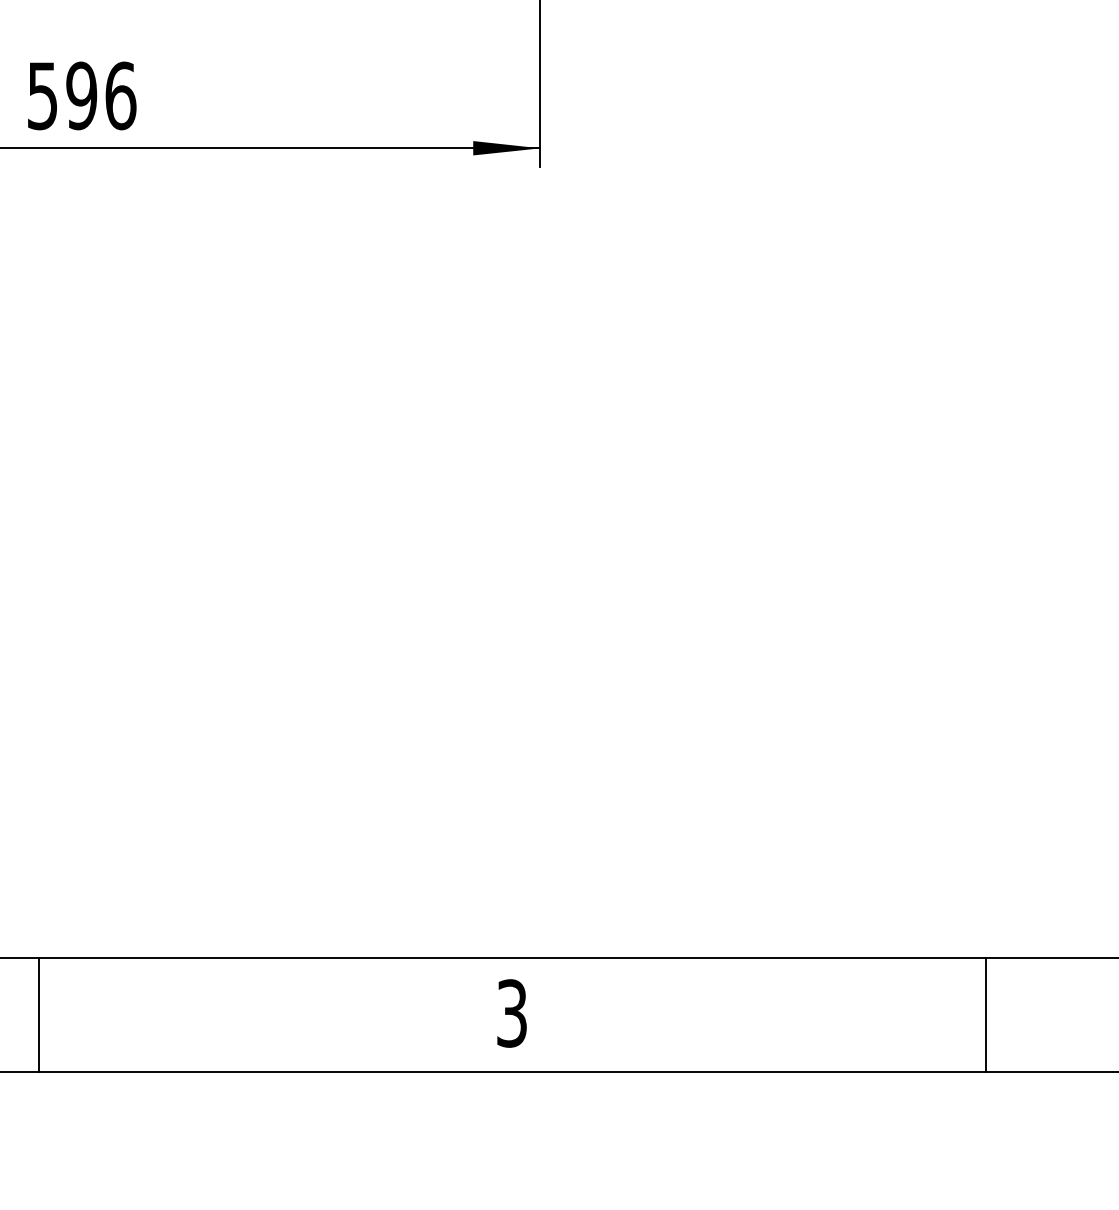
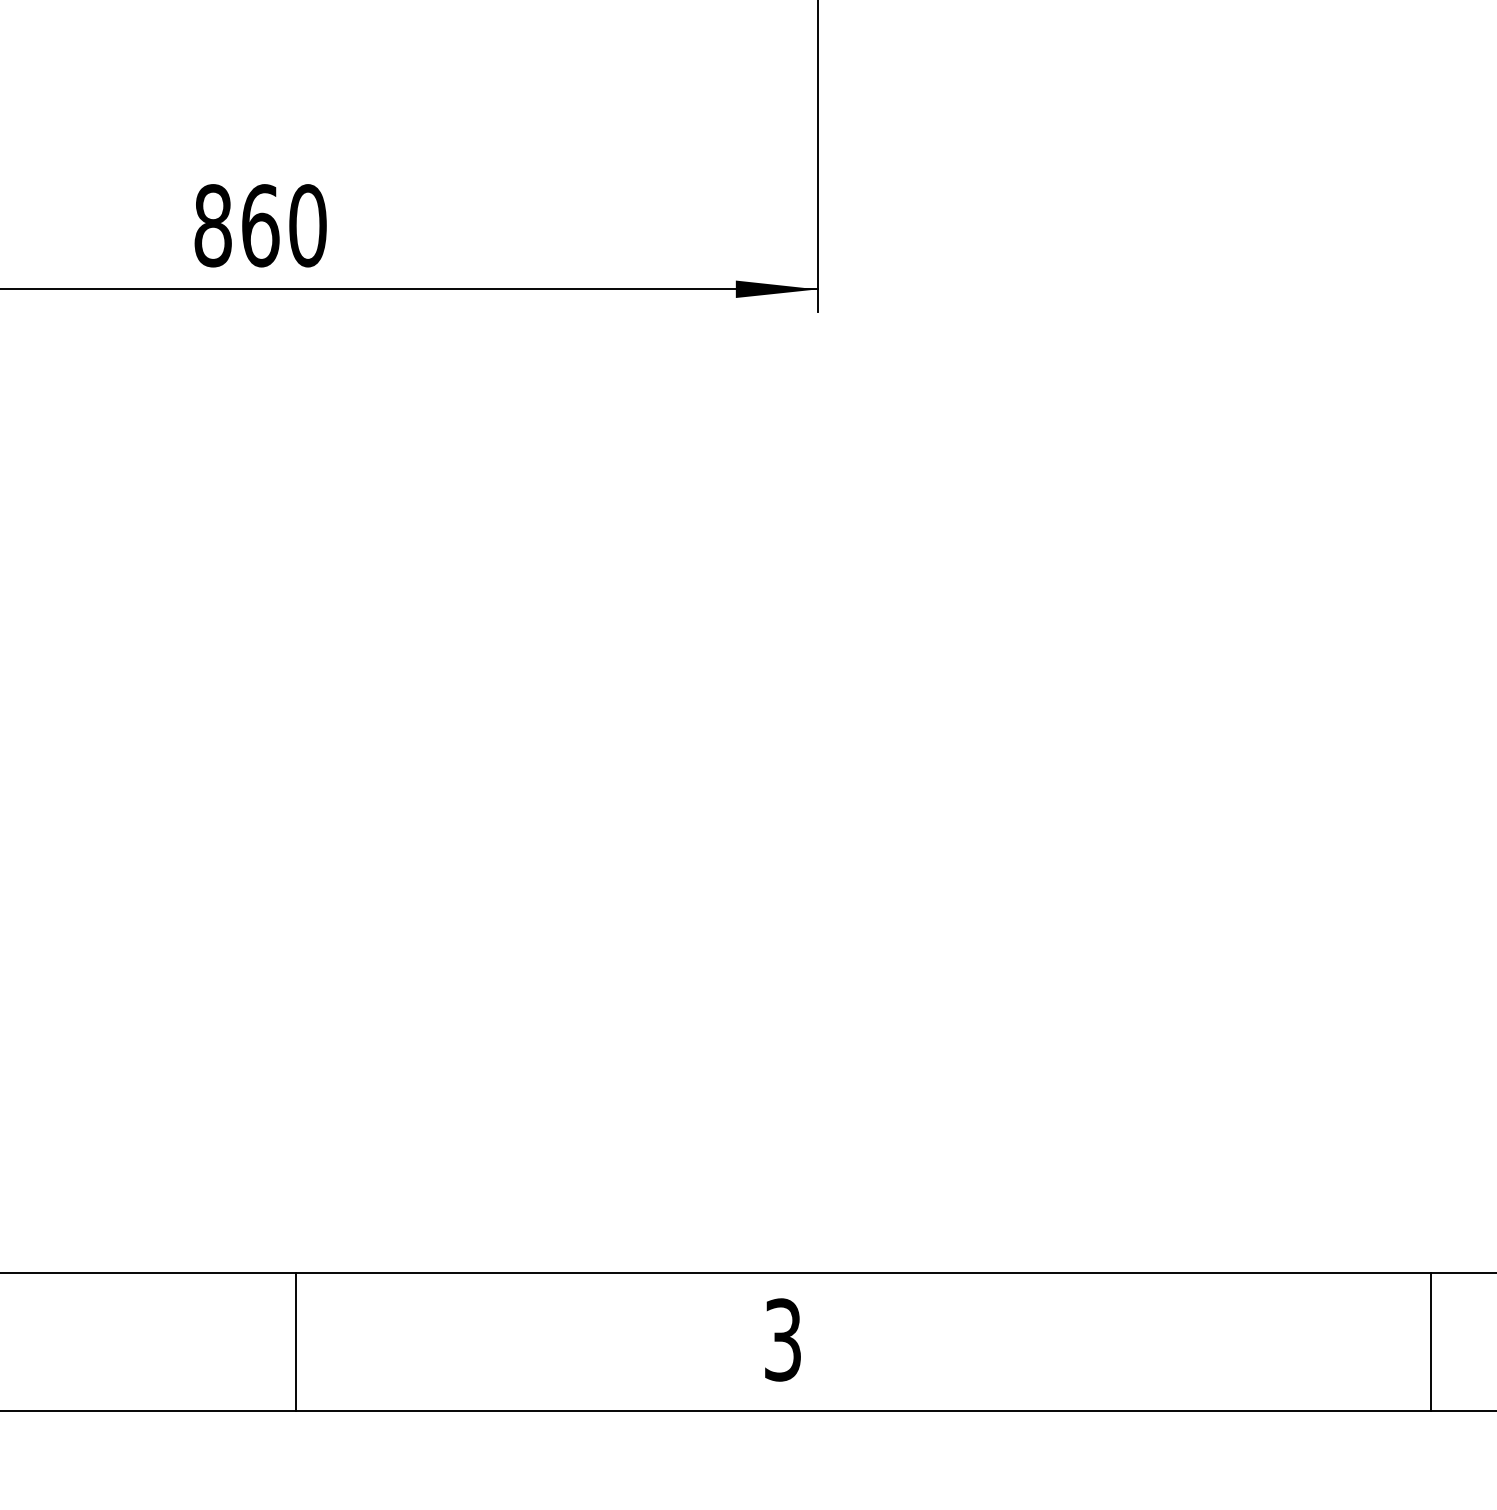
text: (81, 95) -> (260, 225), 596 -> 860
line: (38, 1014) -> (295, 1341), moved
line: (986, 1014) -> (1431, 1341), moved

